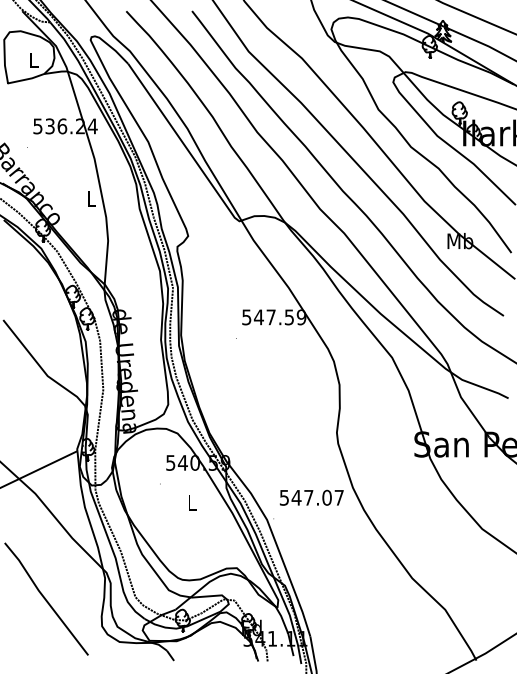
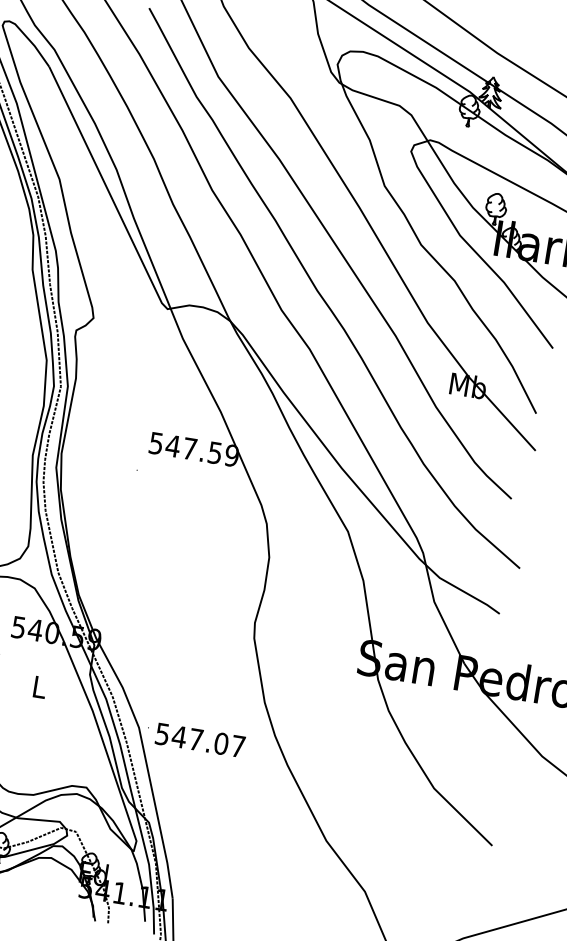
text: (311, 497) -> (199, 739), moved

